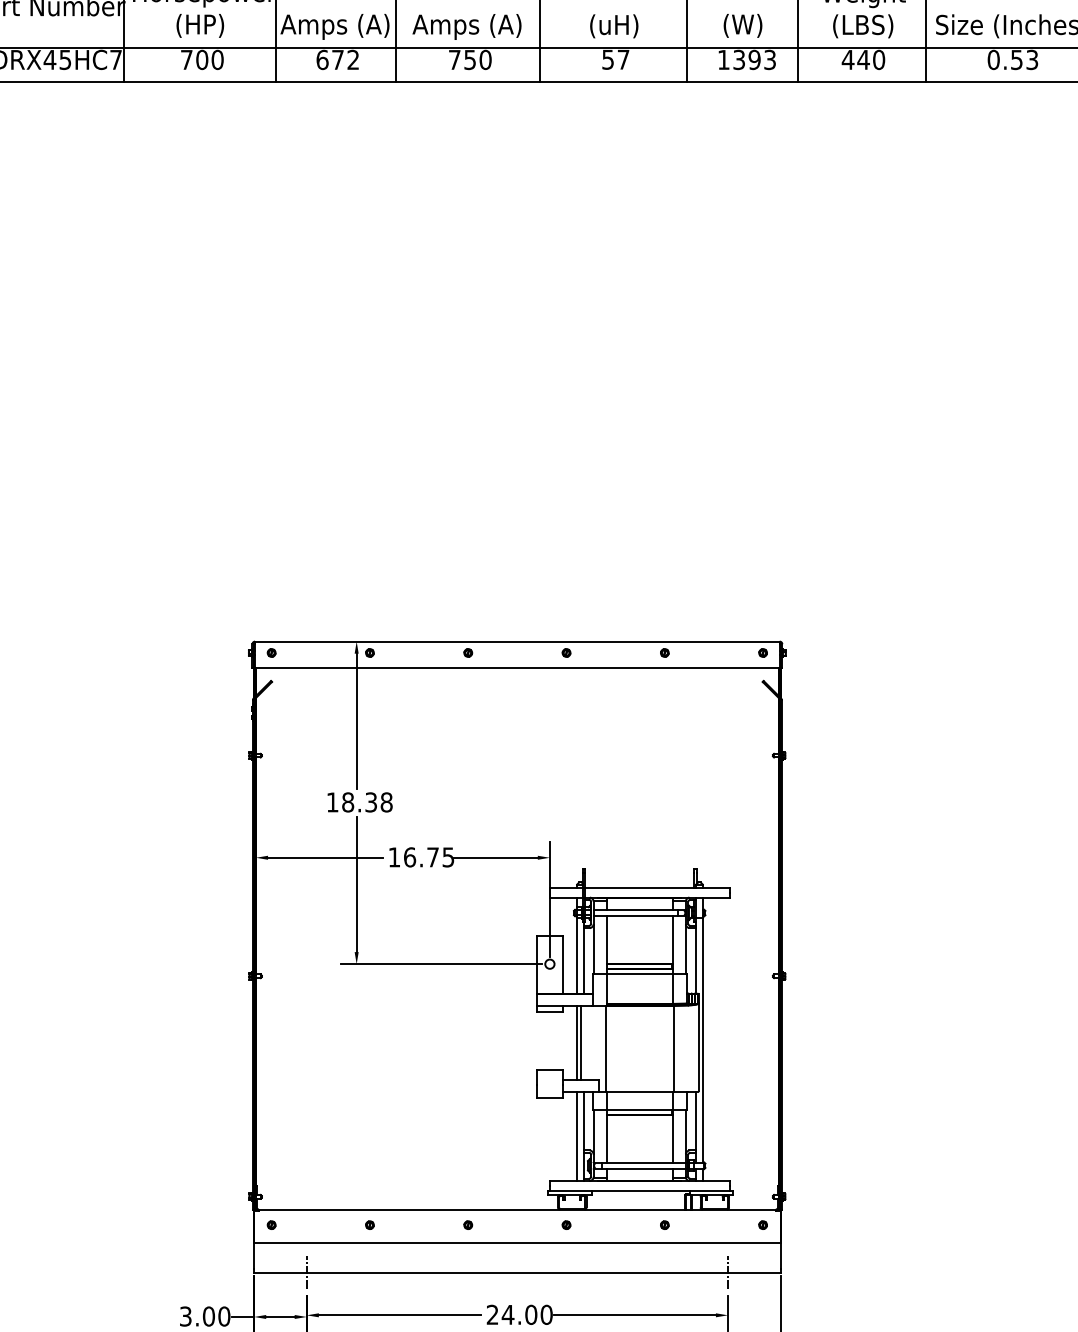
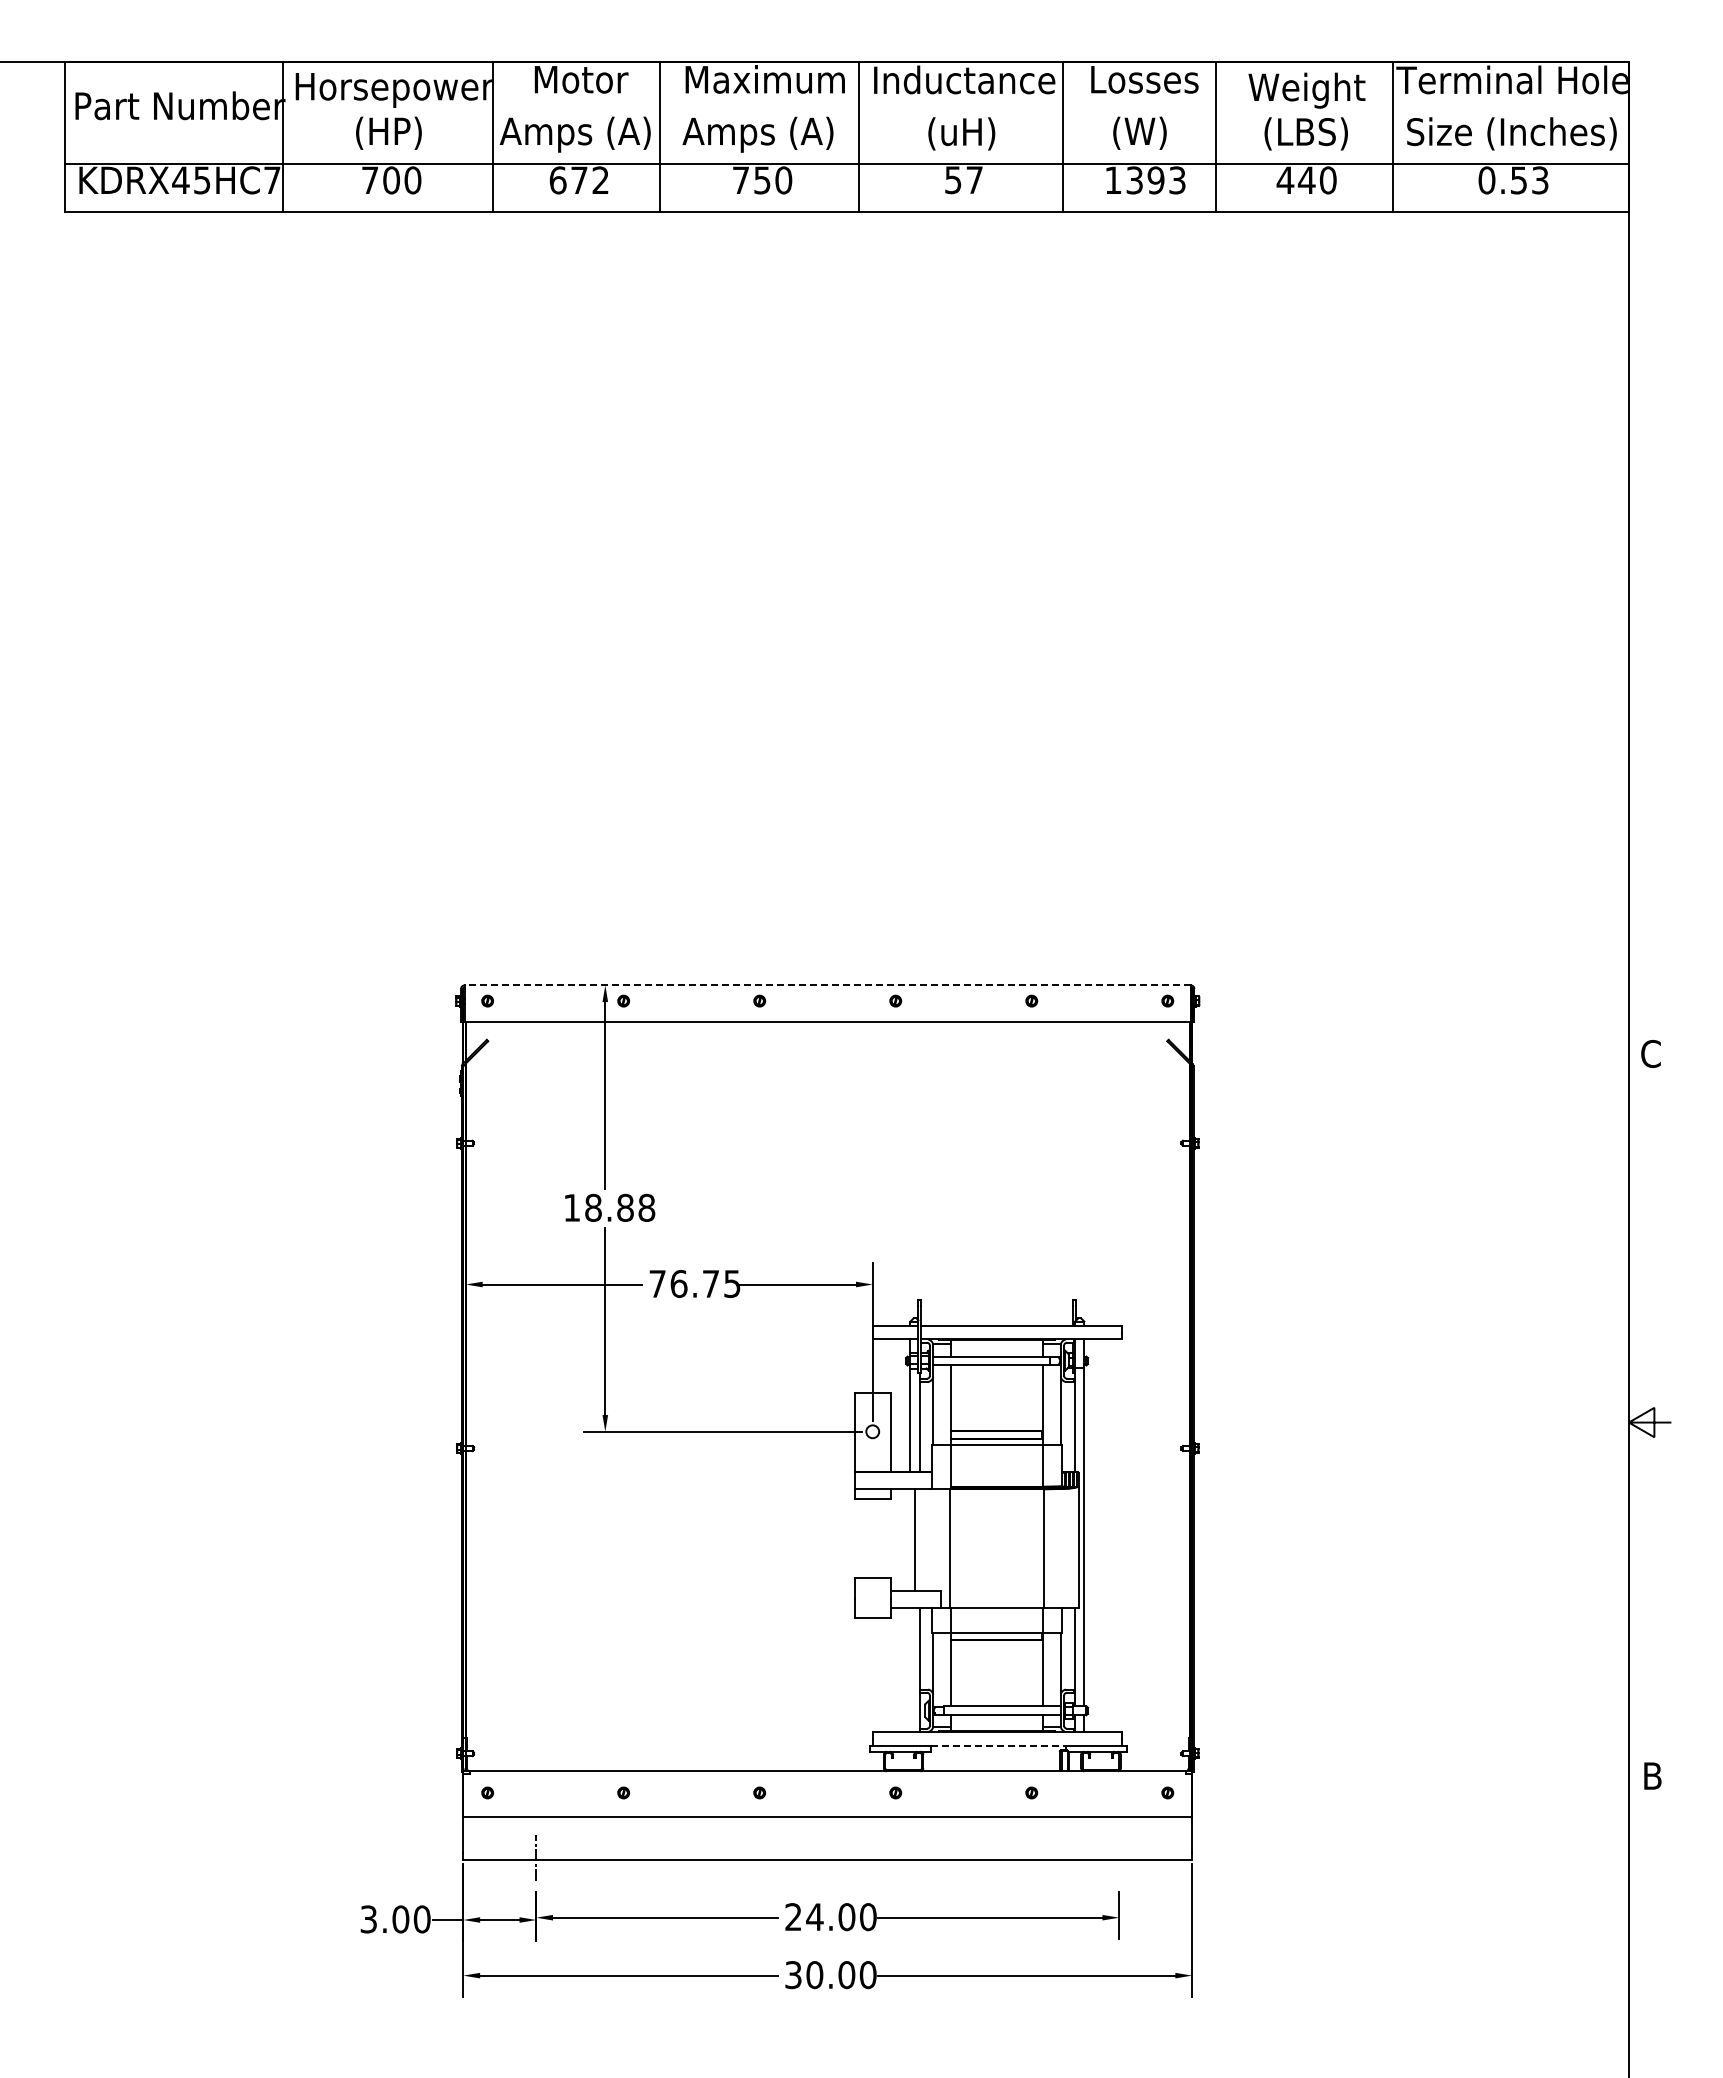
line: (517, 641) -> (827, 985), solid -> dashed
text: (371, 802) -> (625, 1207), 18.38 -> 18.88
text: (394, 857) -> (657, 1283), 16.75 -> 76.75
line: (577, 1042) -> (910, 1540), removed
line: (577, 1136) -> (910, 1670), removed
line: (640, 1190) -> (998, 1745), solid -> dashed
line: (728, 1272) -> (1119, 1858), removed

